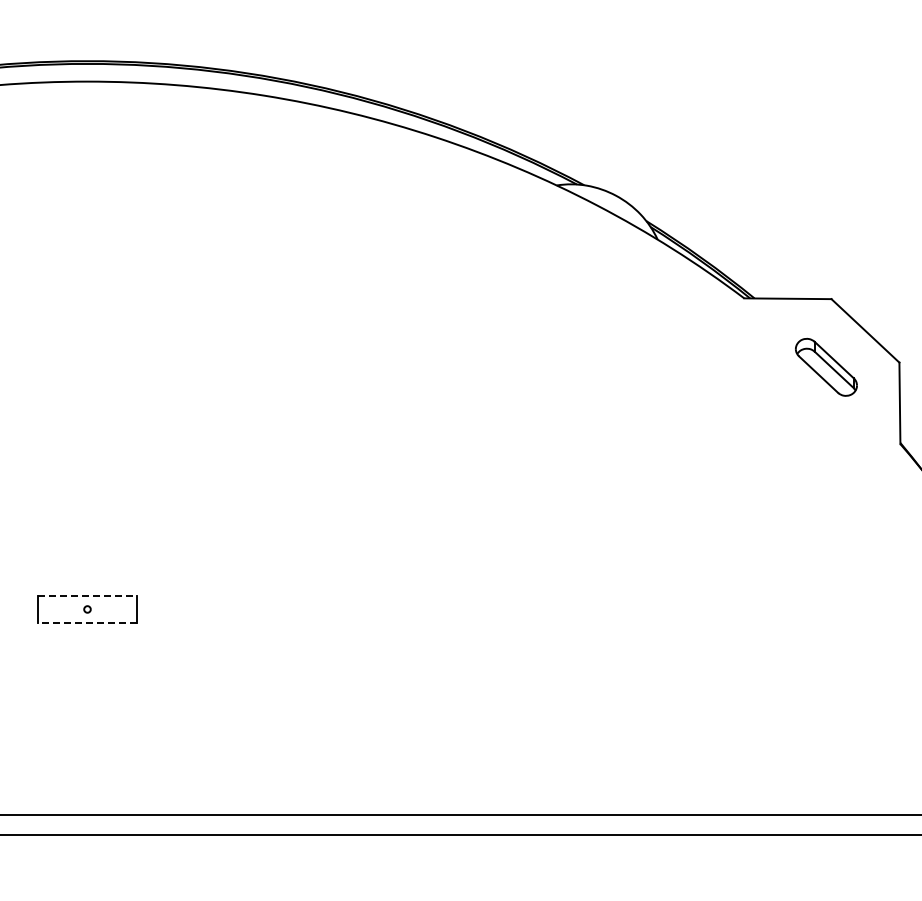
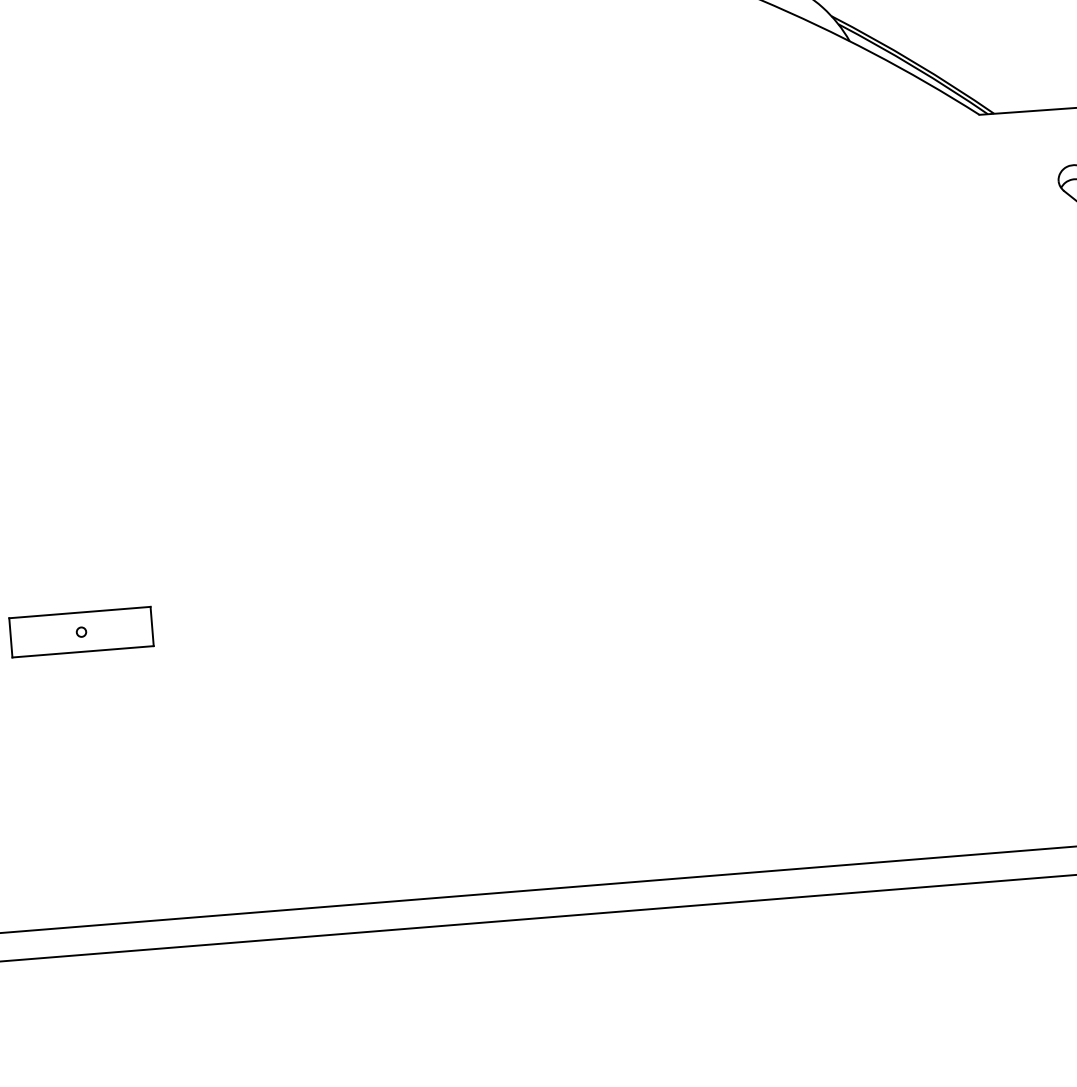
line: (87, 595) -> (79, 612), dashed -> solid
line: (87, 623) -> (83, 652), dashed -> solid

